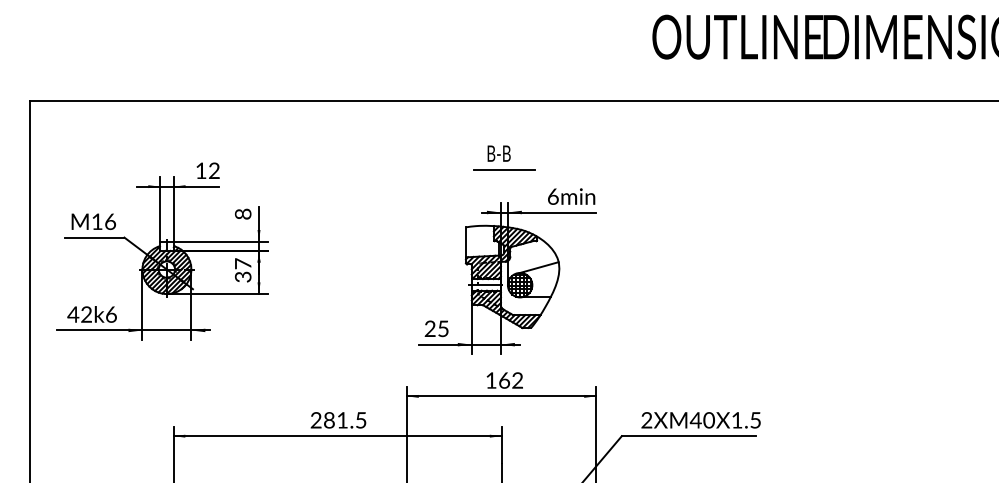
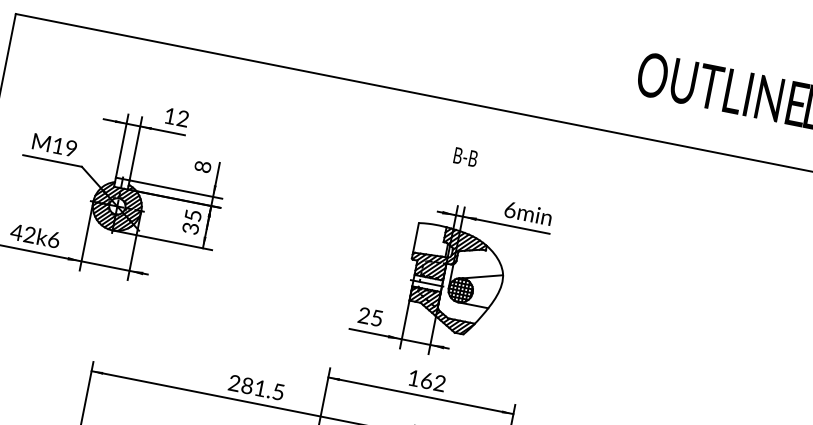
line: (504, 169) -> (467, 173), removed
text: (110, 221) -> (71, 148), M16 -> M19
text: (243, 263) -> (193, 215), 37 -> 35

